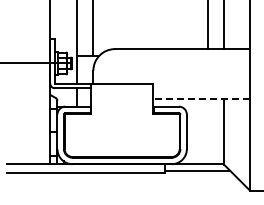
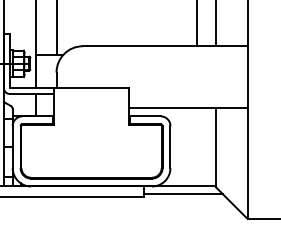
line: (201, 99) -> (188, 107), dashed -> solid

